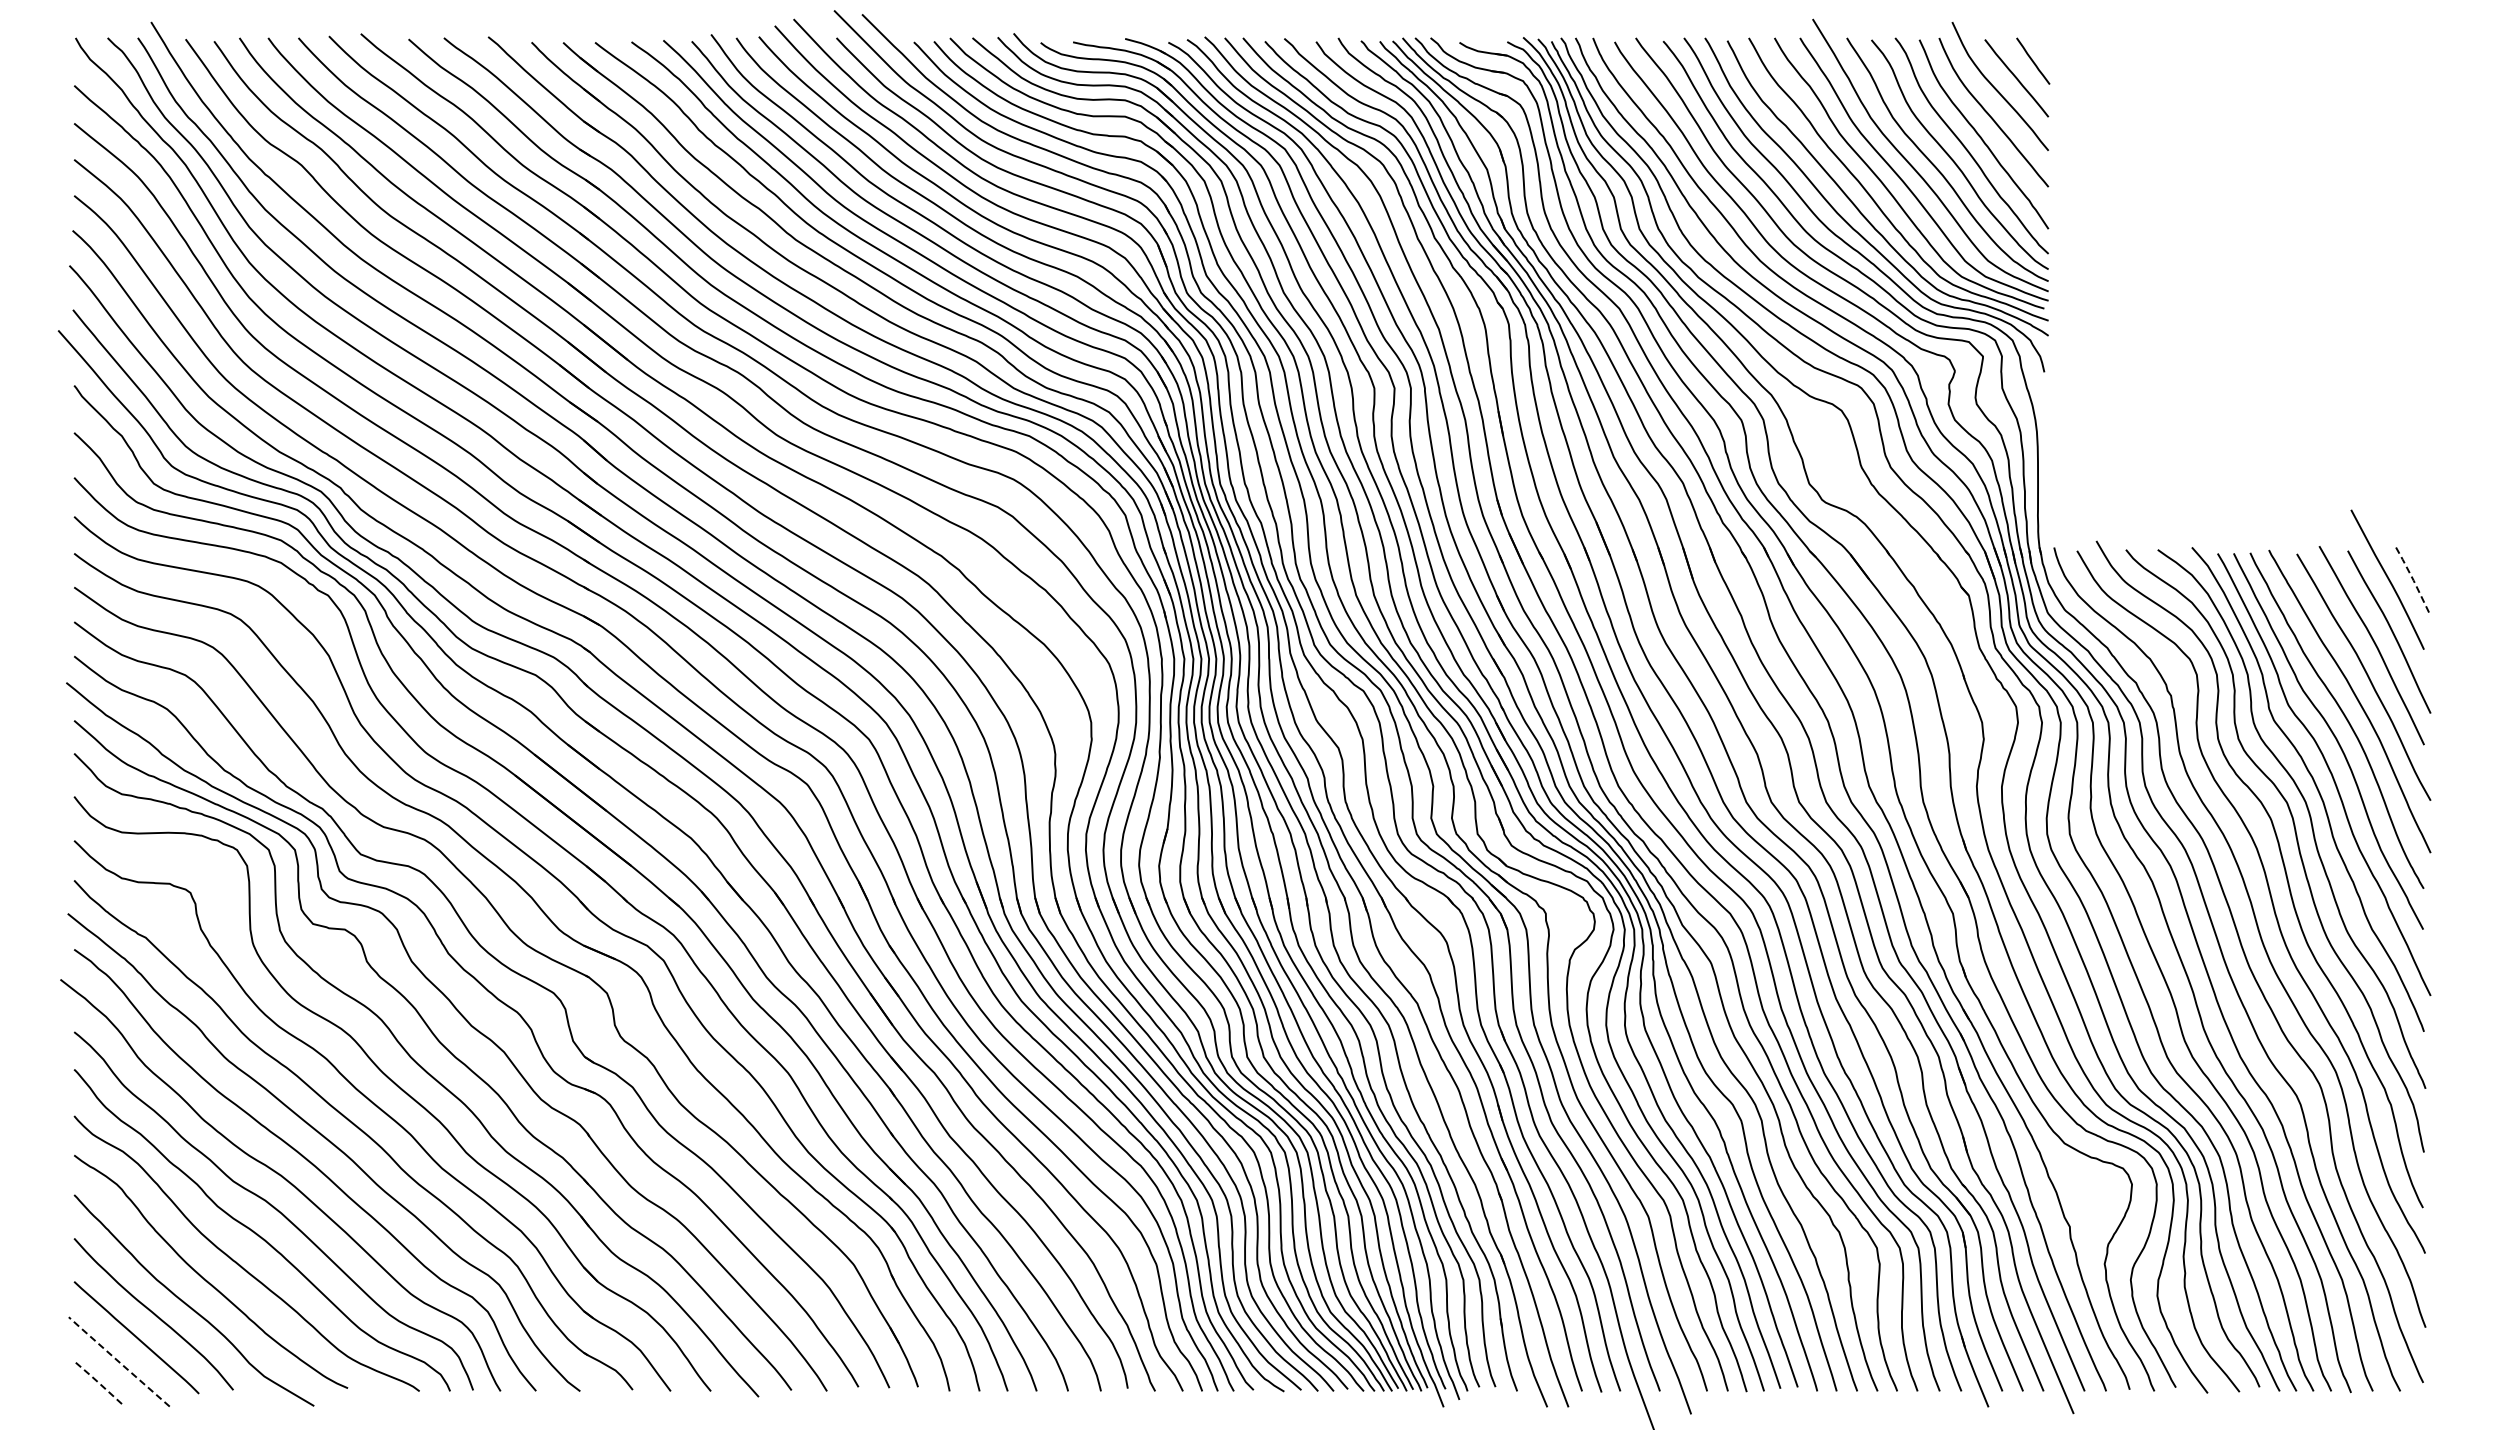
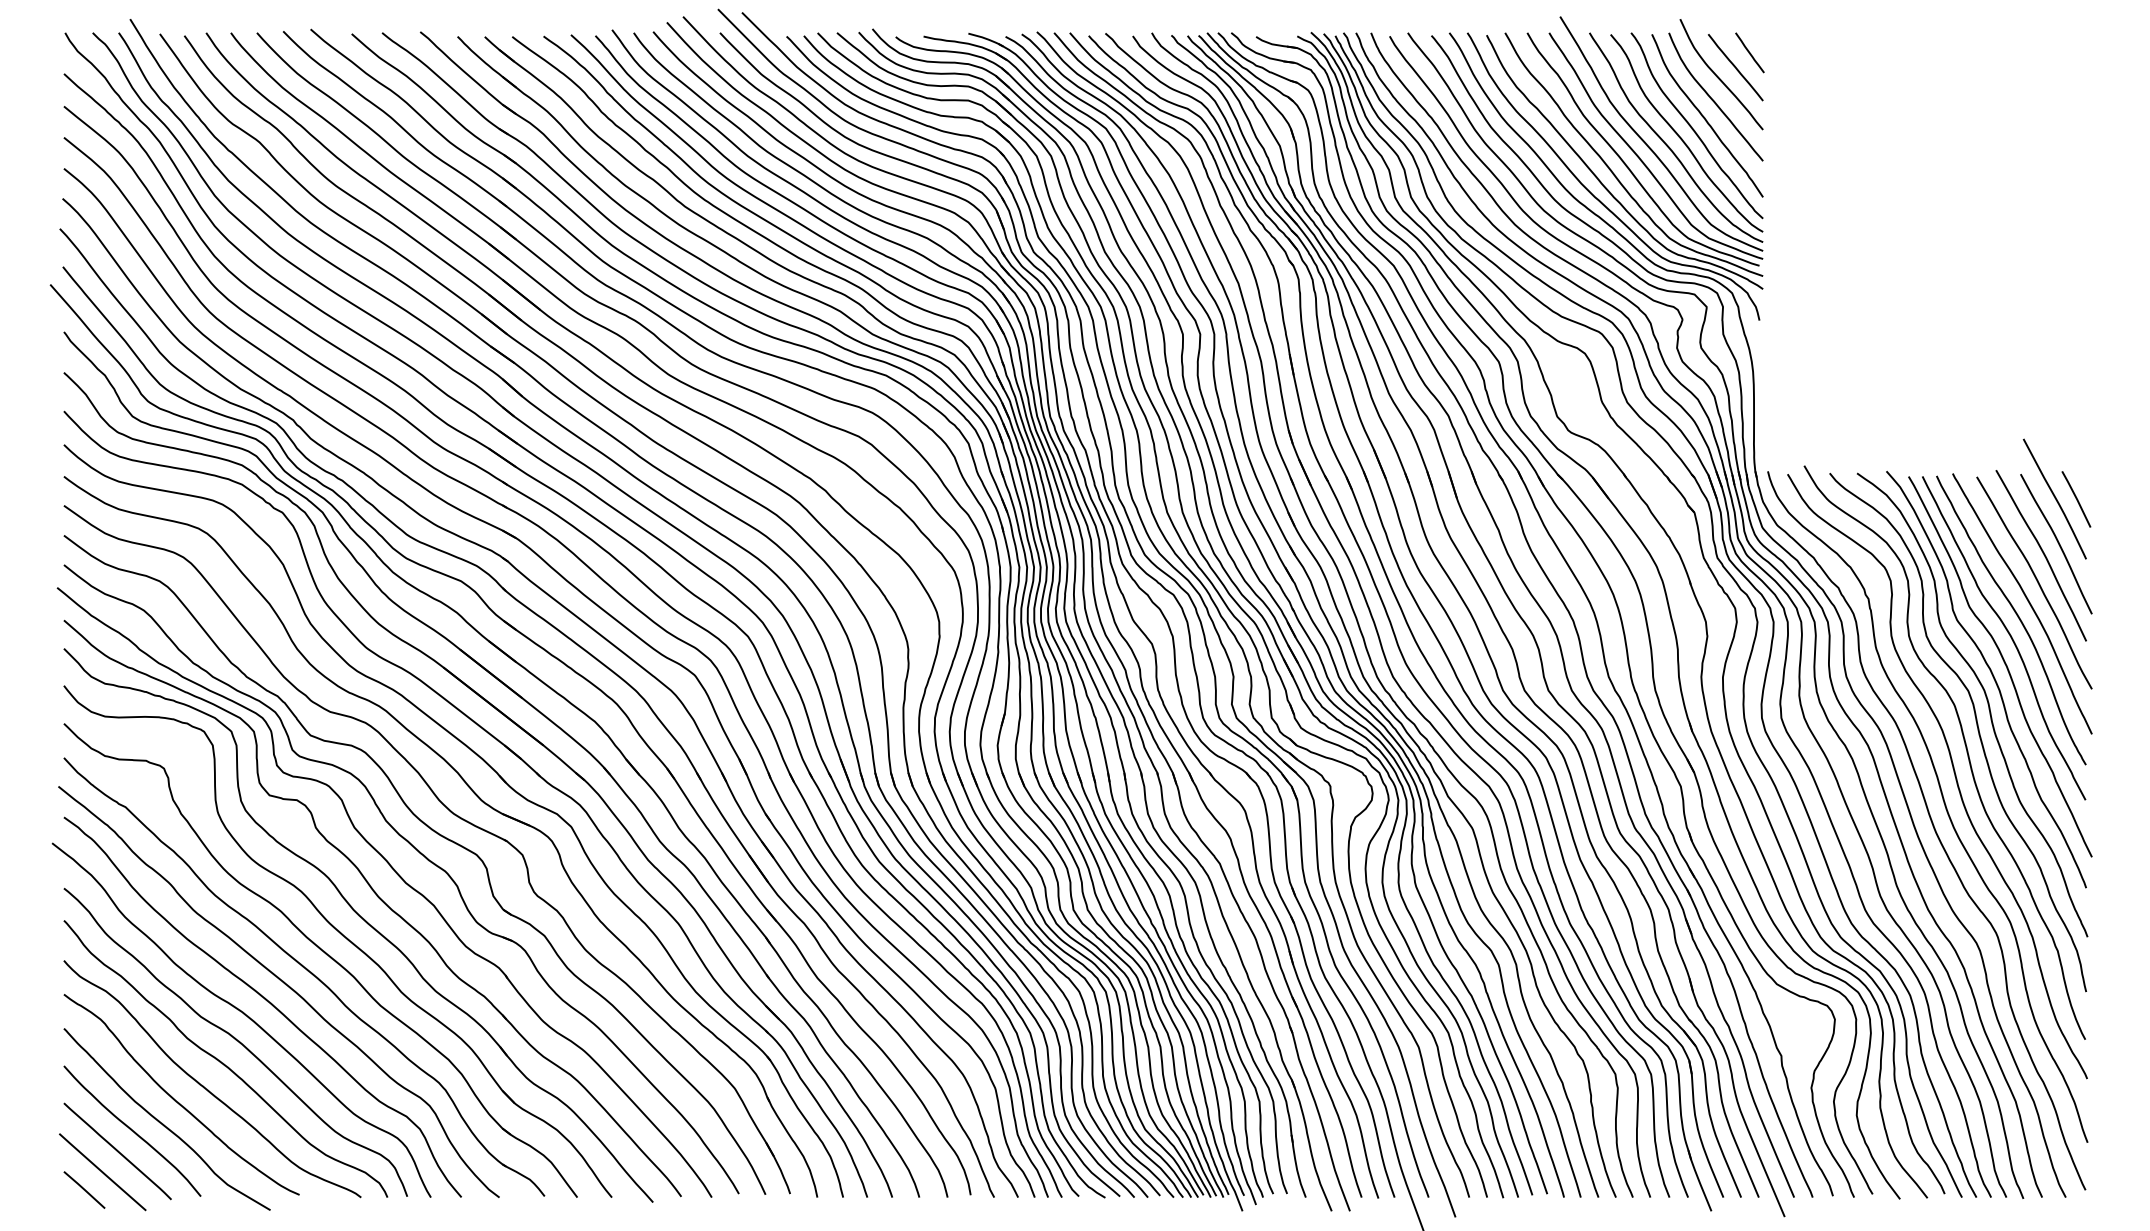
line: (2413, 579) -> (2077, 498), dashed -> solid
line: (119, 1361) -> (102, 1171), dashed -> solid
line: (98, 1382) -> (84, 1189), dashed -> solid

